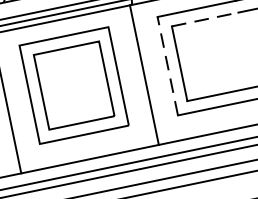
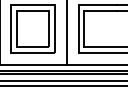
line: (206, 18) -> (101, 10), dashed -> solid
line: (167, 65) -> (78, 28), dashed -> solid

